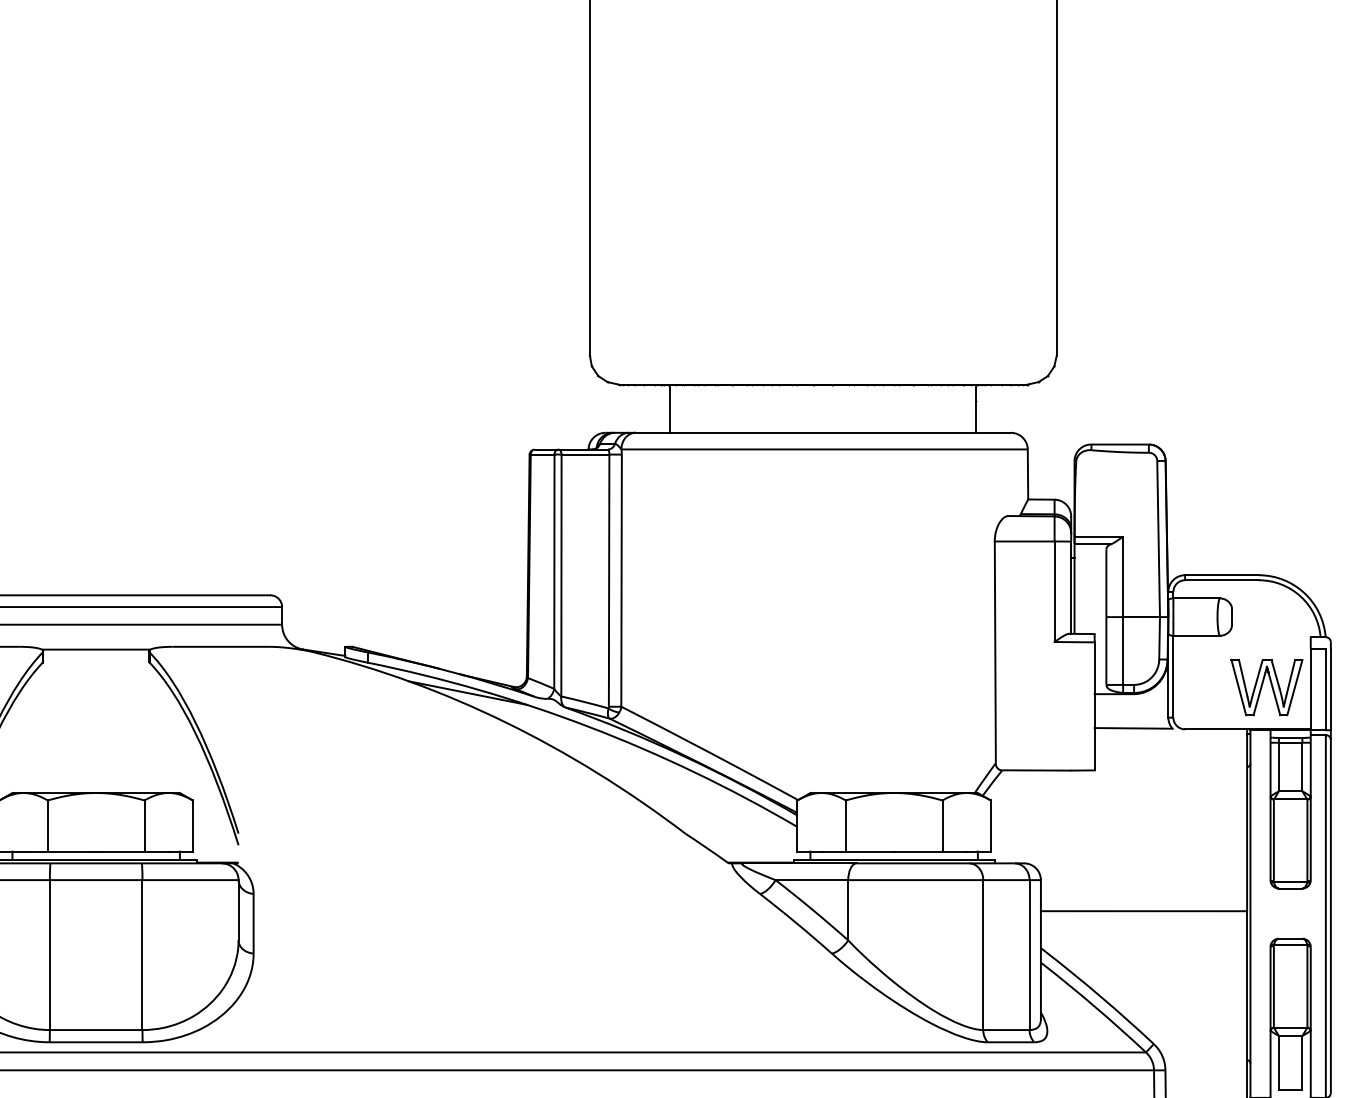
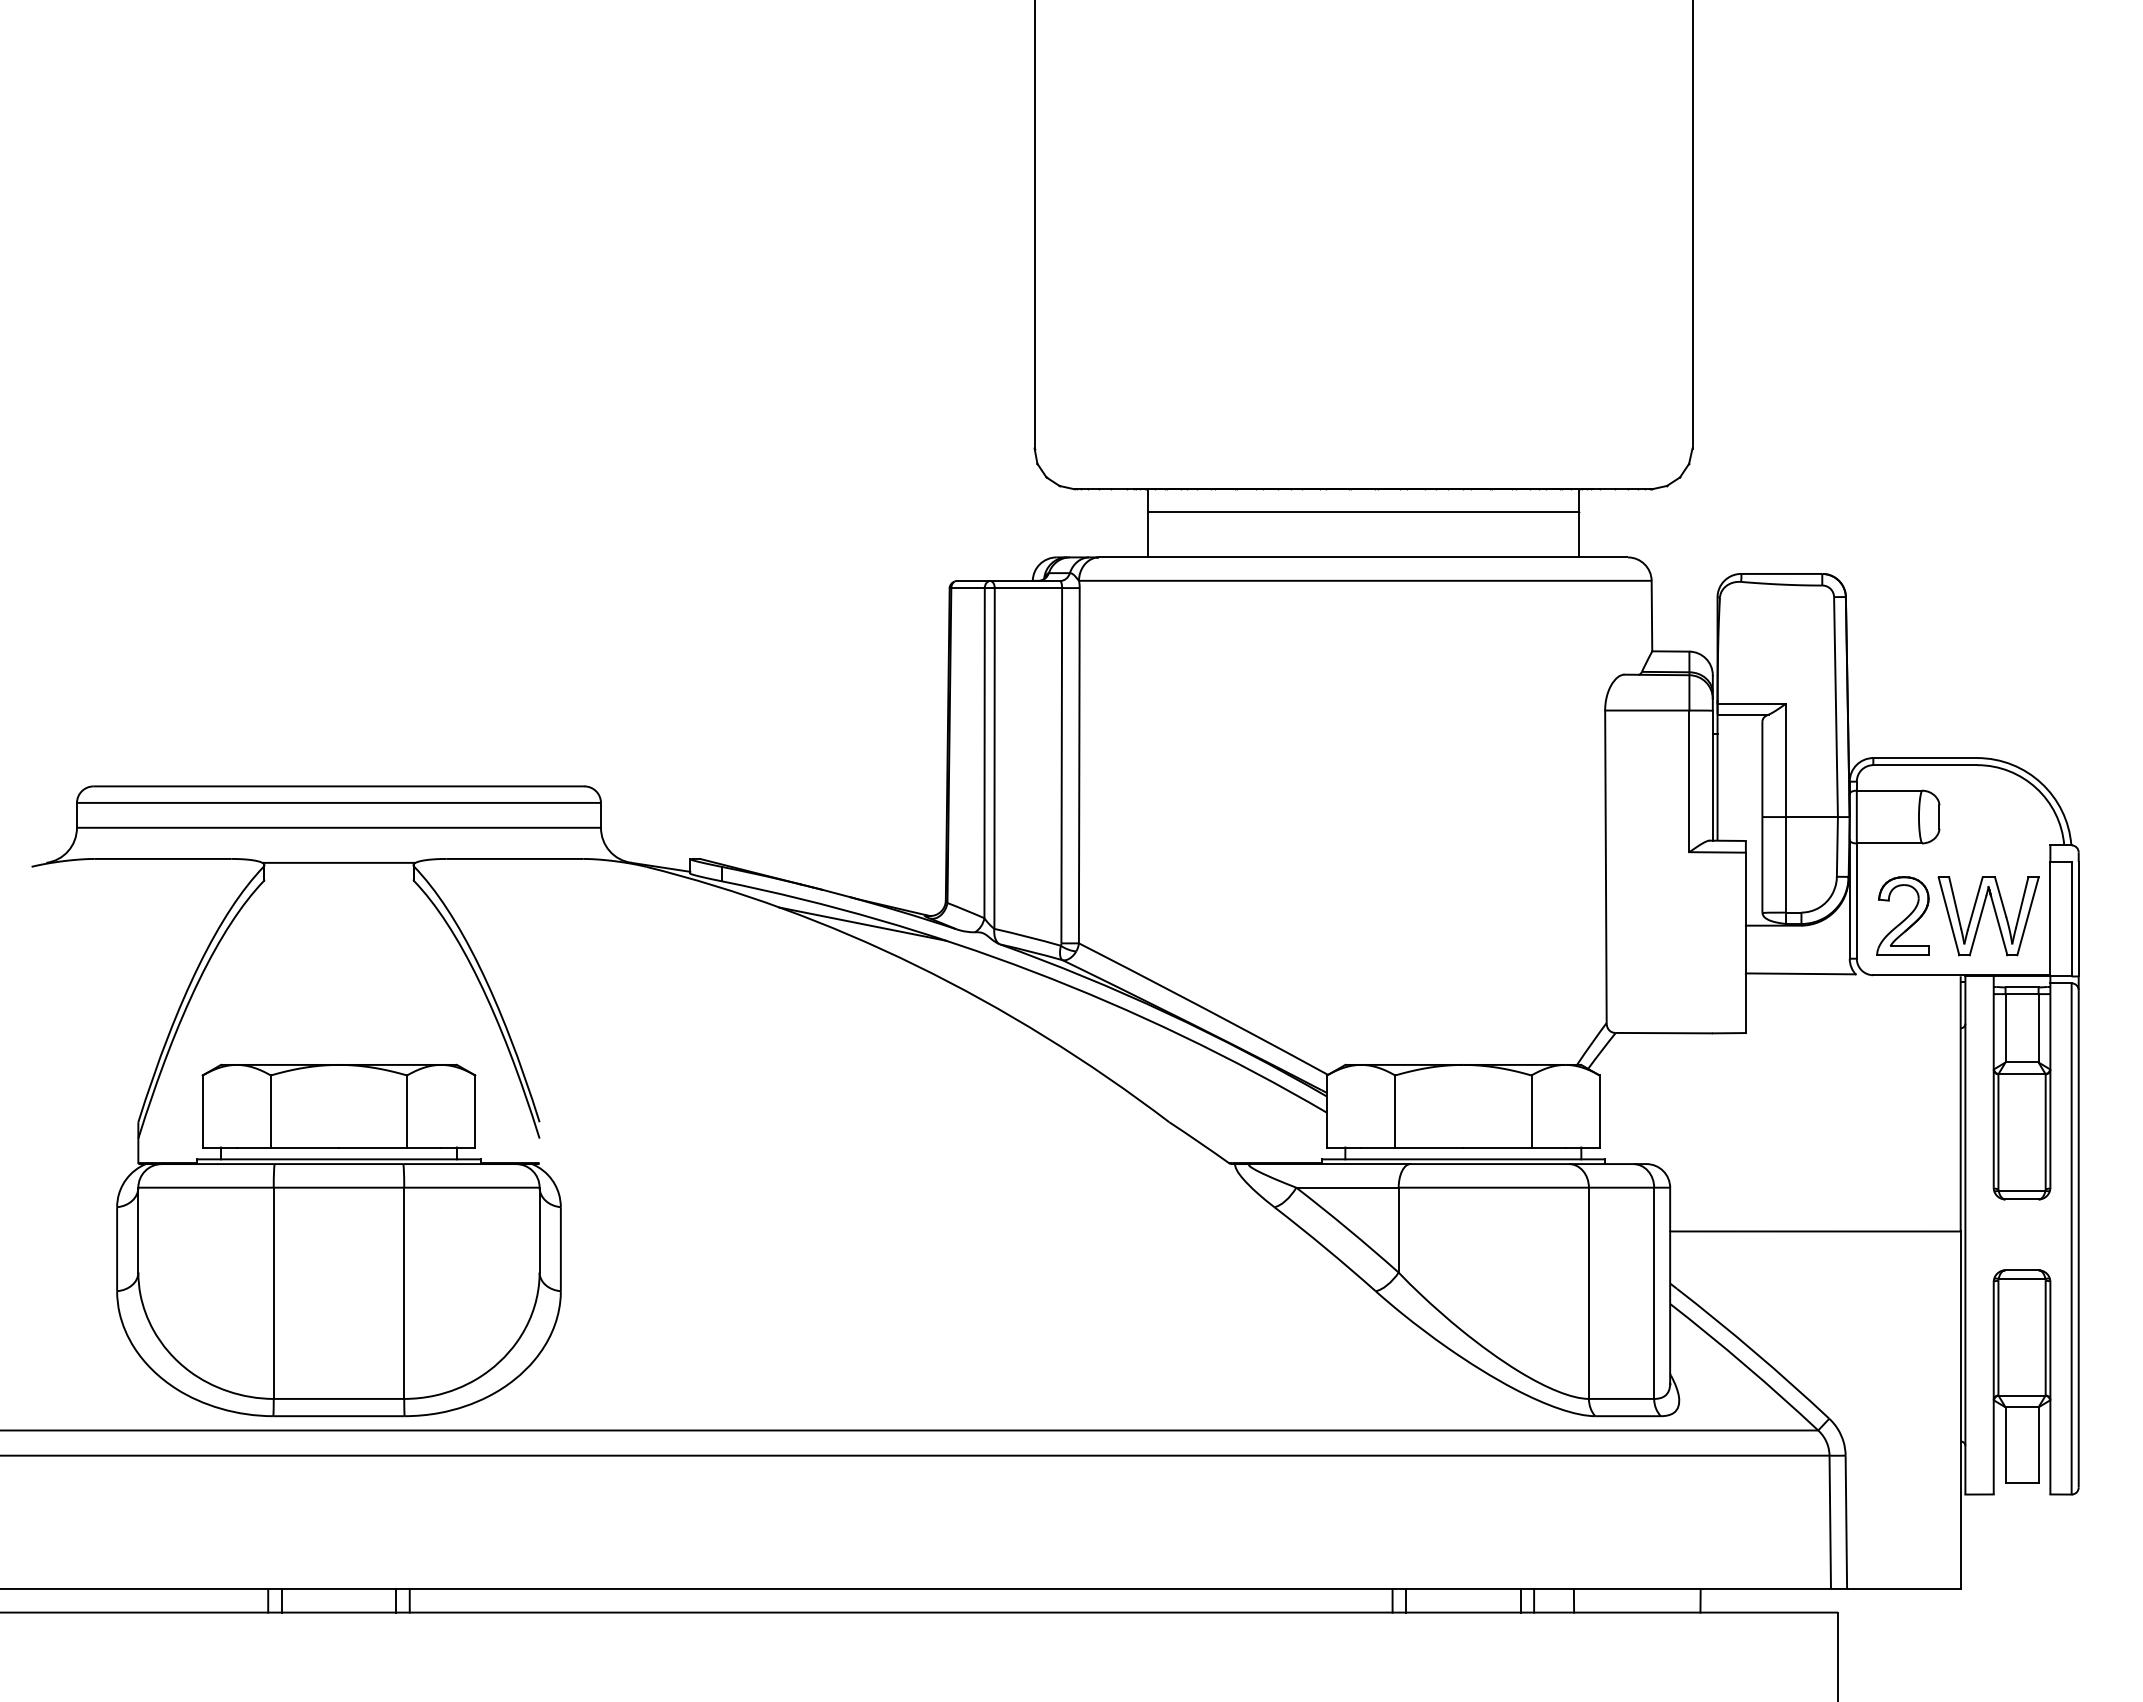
line: (823, 400) -> (1363, 512), added
part: (1205, 686) -> (1902, 915), added

